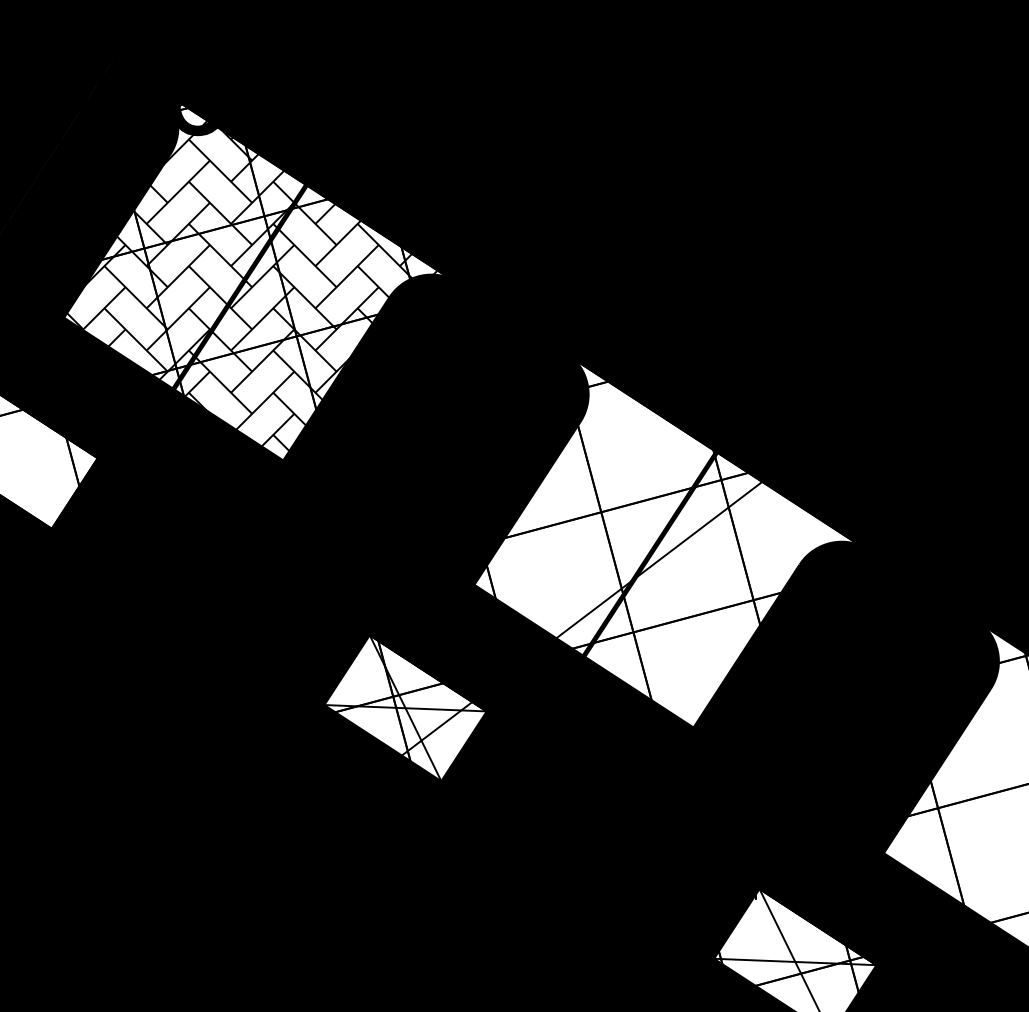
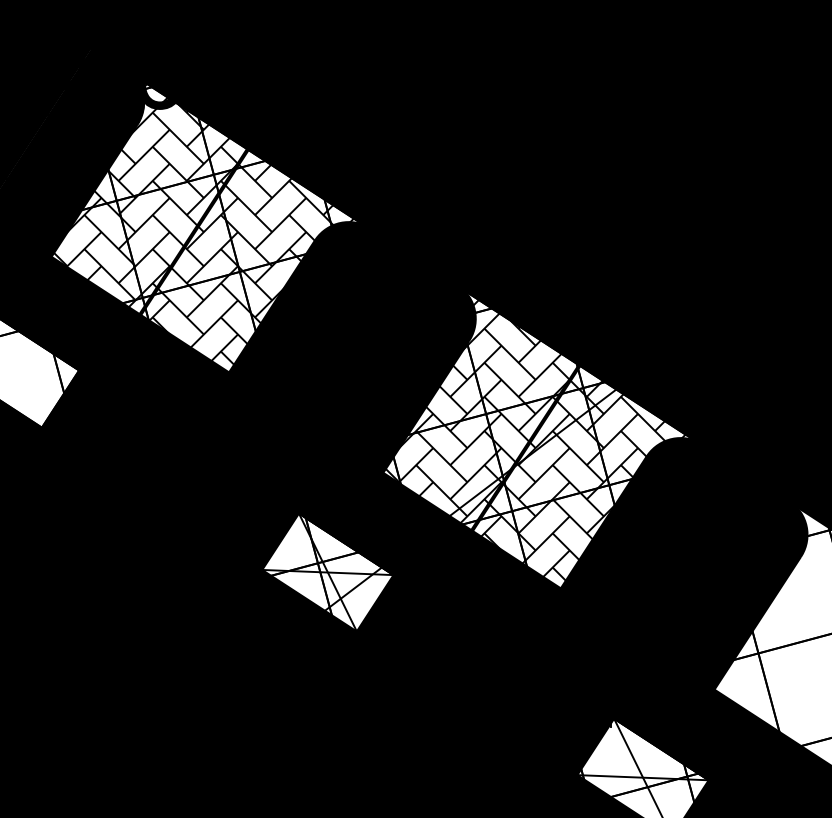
hatch: (661, 536) -> (534, 433), added

